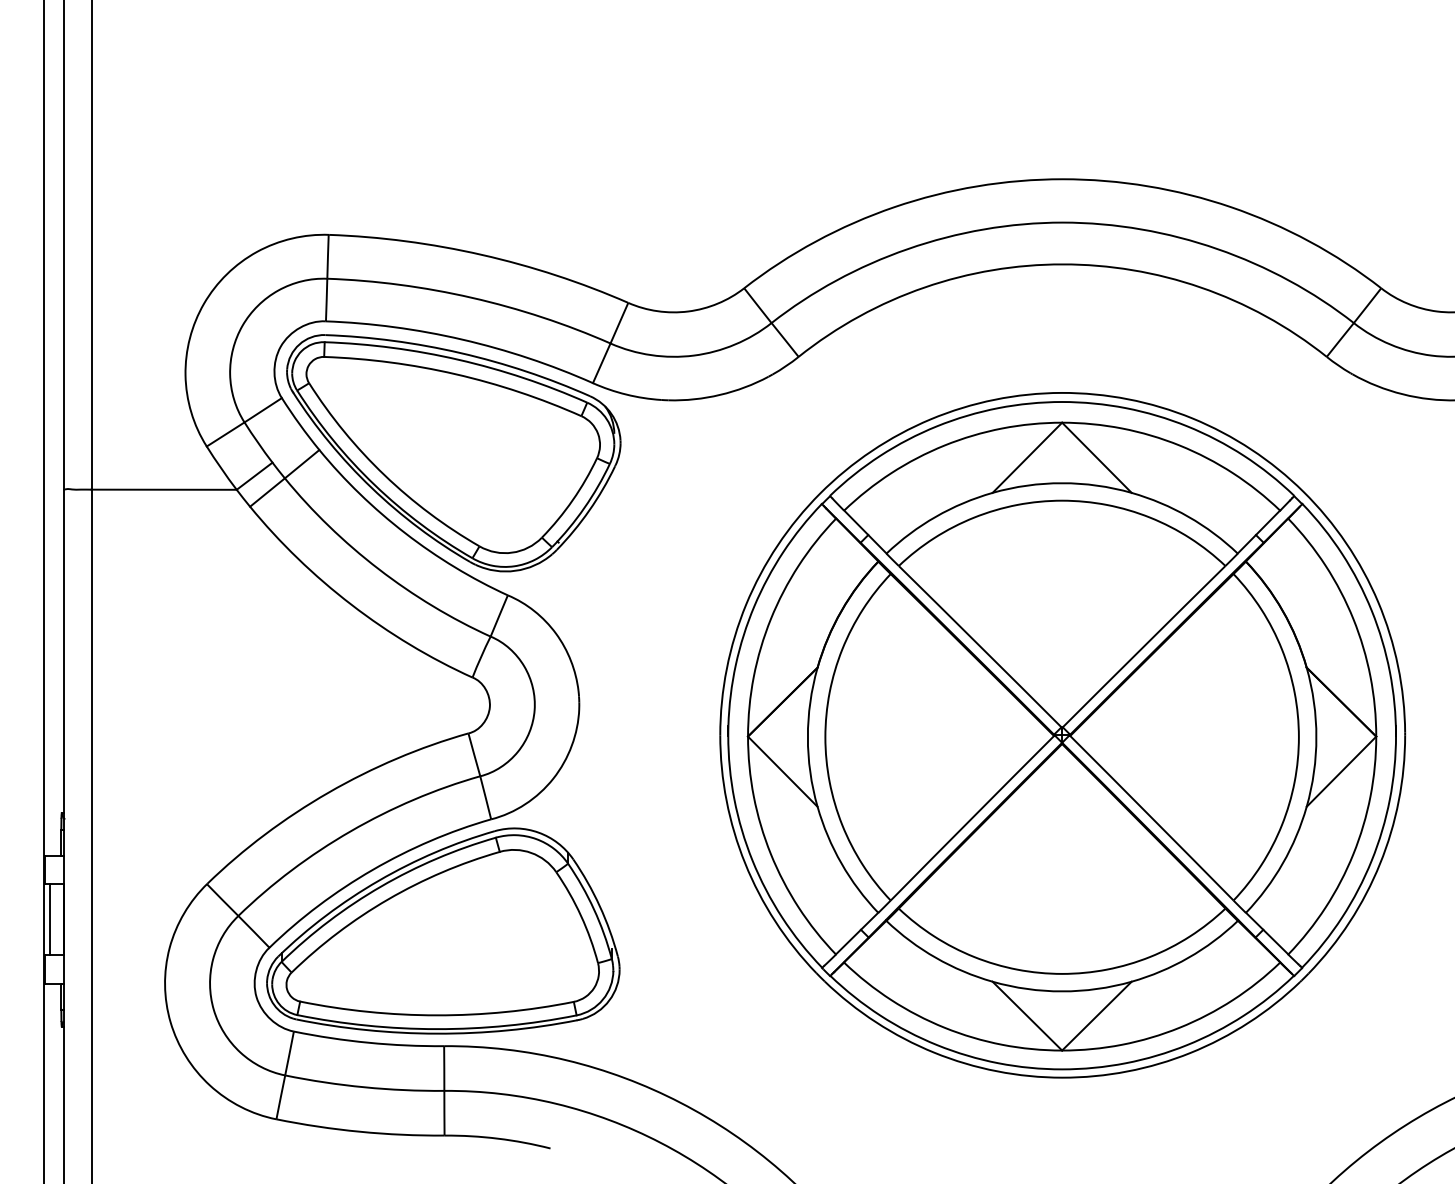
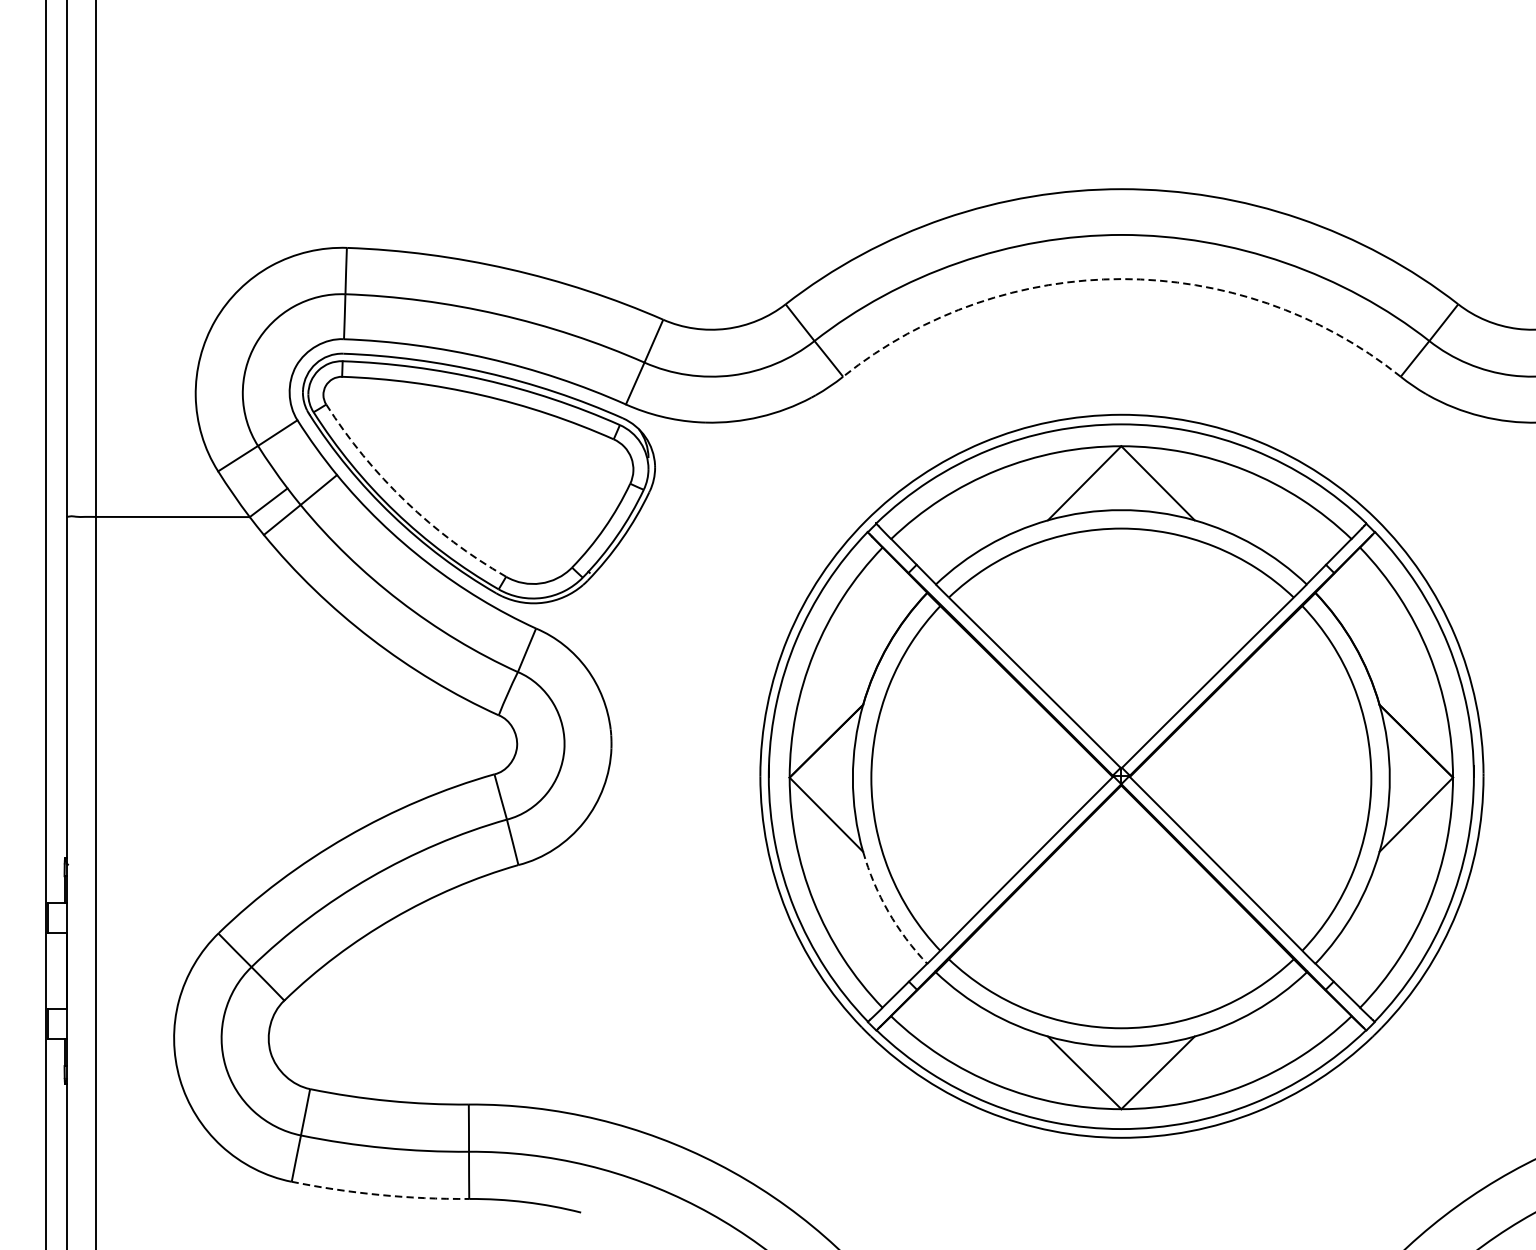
arc: (1062, 264) -> (1121, 279), solid -> dashed
arc: (384, 475) -> (405, 501), solid -> dashed
arc: (841, 863) -> (888, 911), solid -> dashed
line: (50, 919) -> (53, 970), removed
part: (443, 930) -> (468, 982), removed
arc: (359, 1131) -> (379, 1194), solid -> dashed

